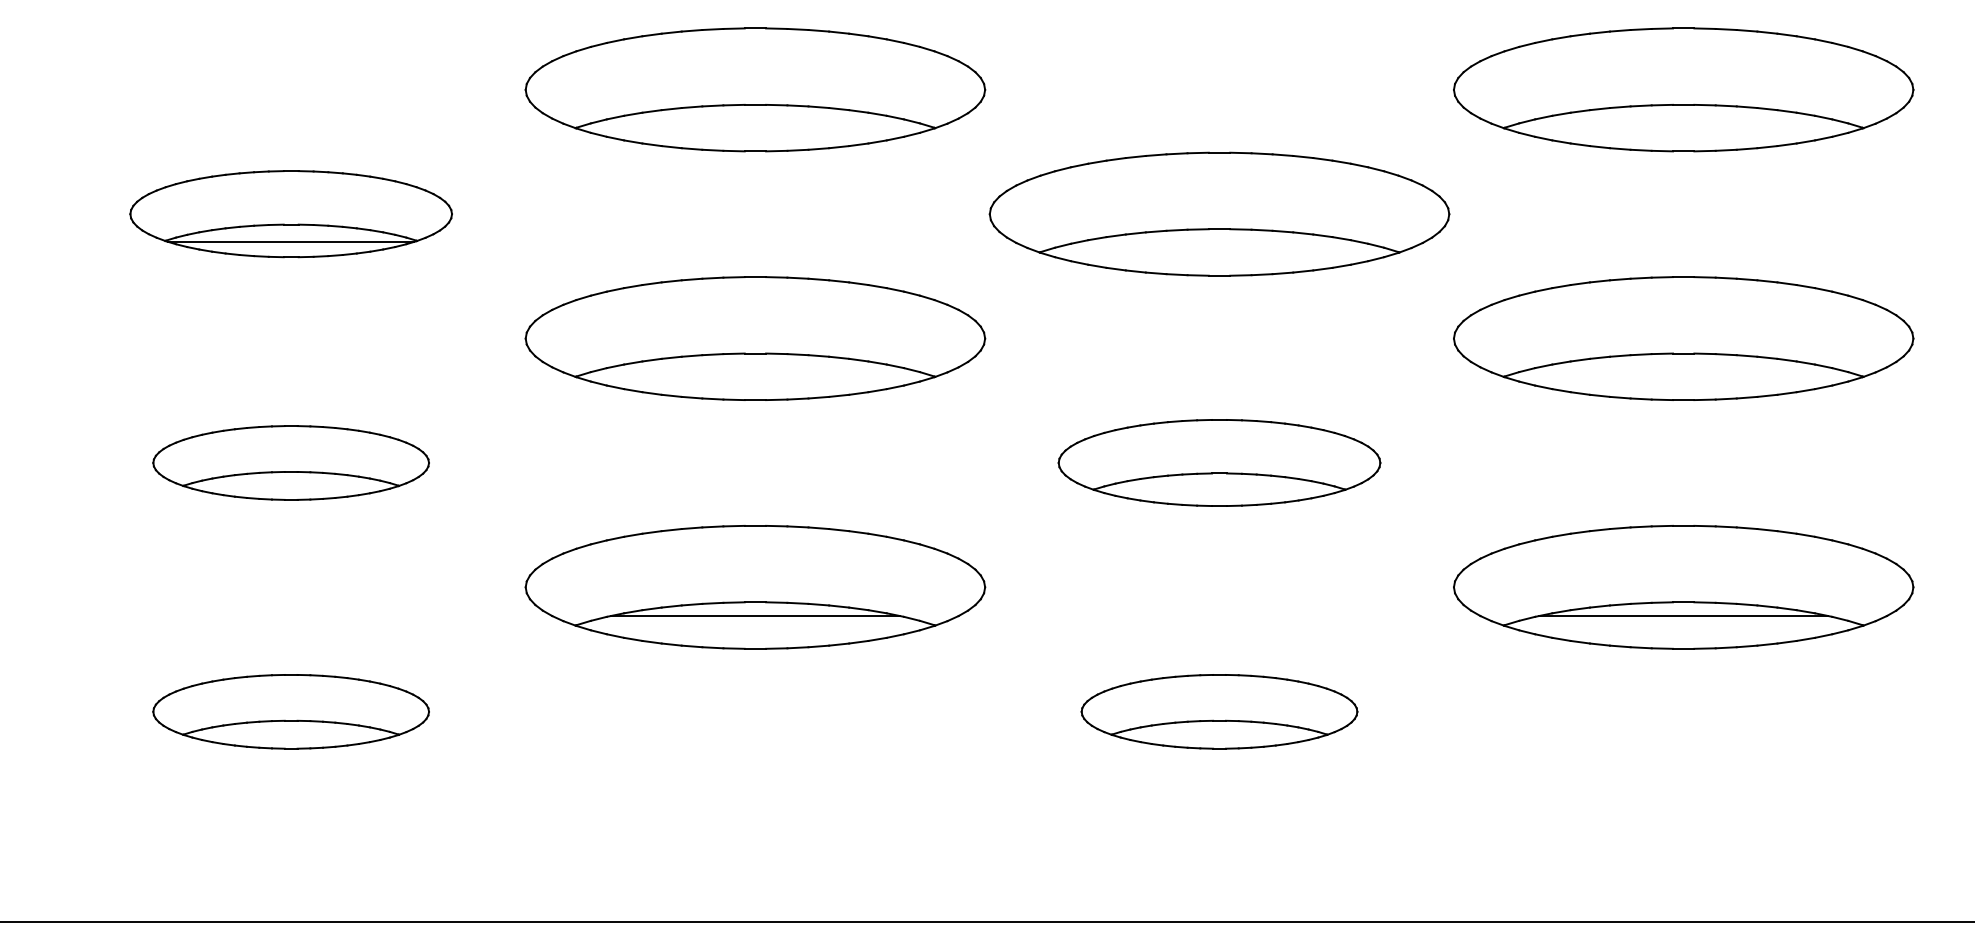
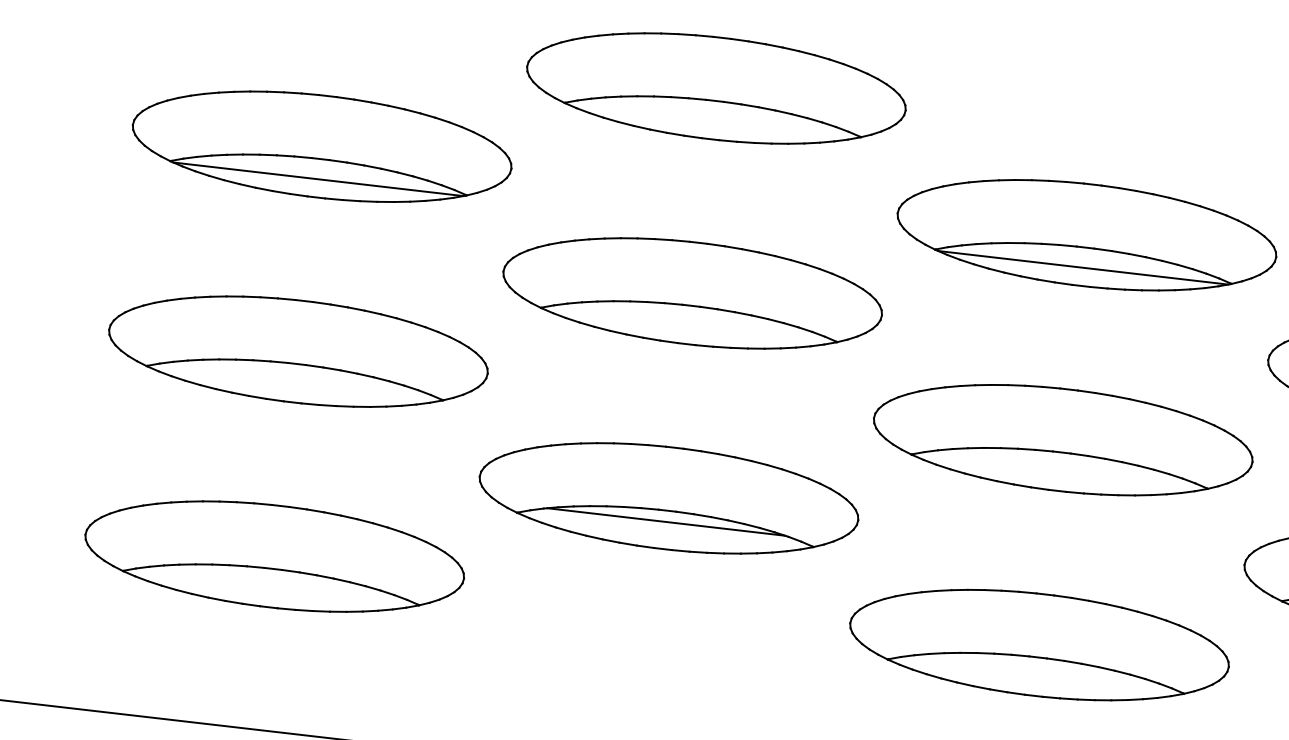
part: (290, 213) -> (321, 146), size x1.43
line: (1219, 253) -> (1083, 267), added
part: (290, 462) -> (297, 351), size x1.67
part: (1219, 462) -> (1063, 439), size x1.43
part: (290, 711) -> (274, 556), size x1.67
part: (1219, 711) -> (1039, 644), size x1.67

